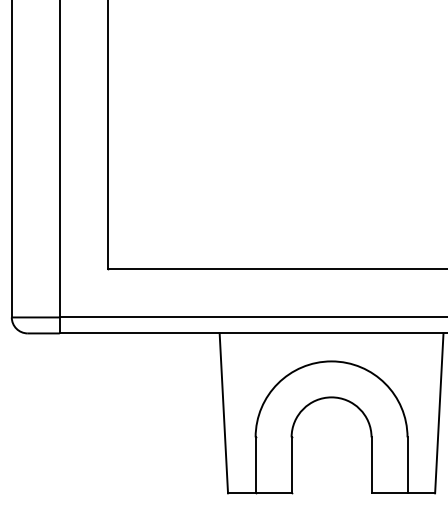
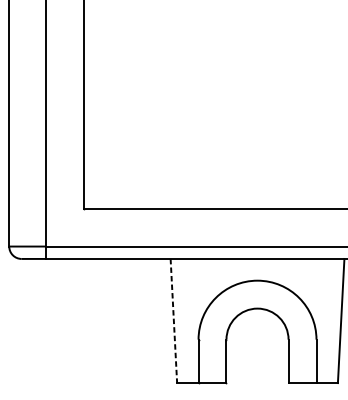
line: (223, 413) -> (173, 321), solid -> dashed

